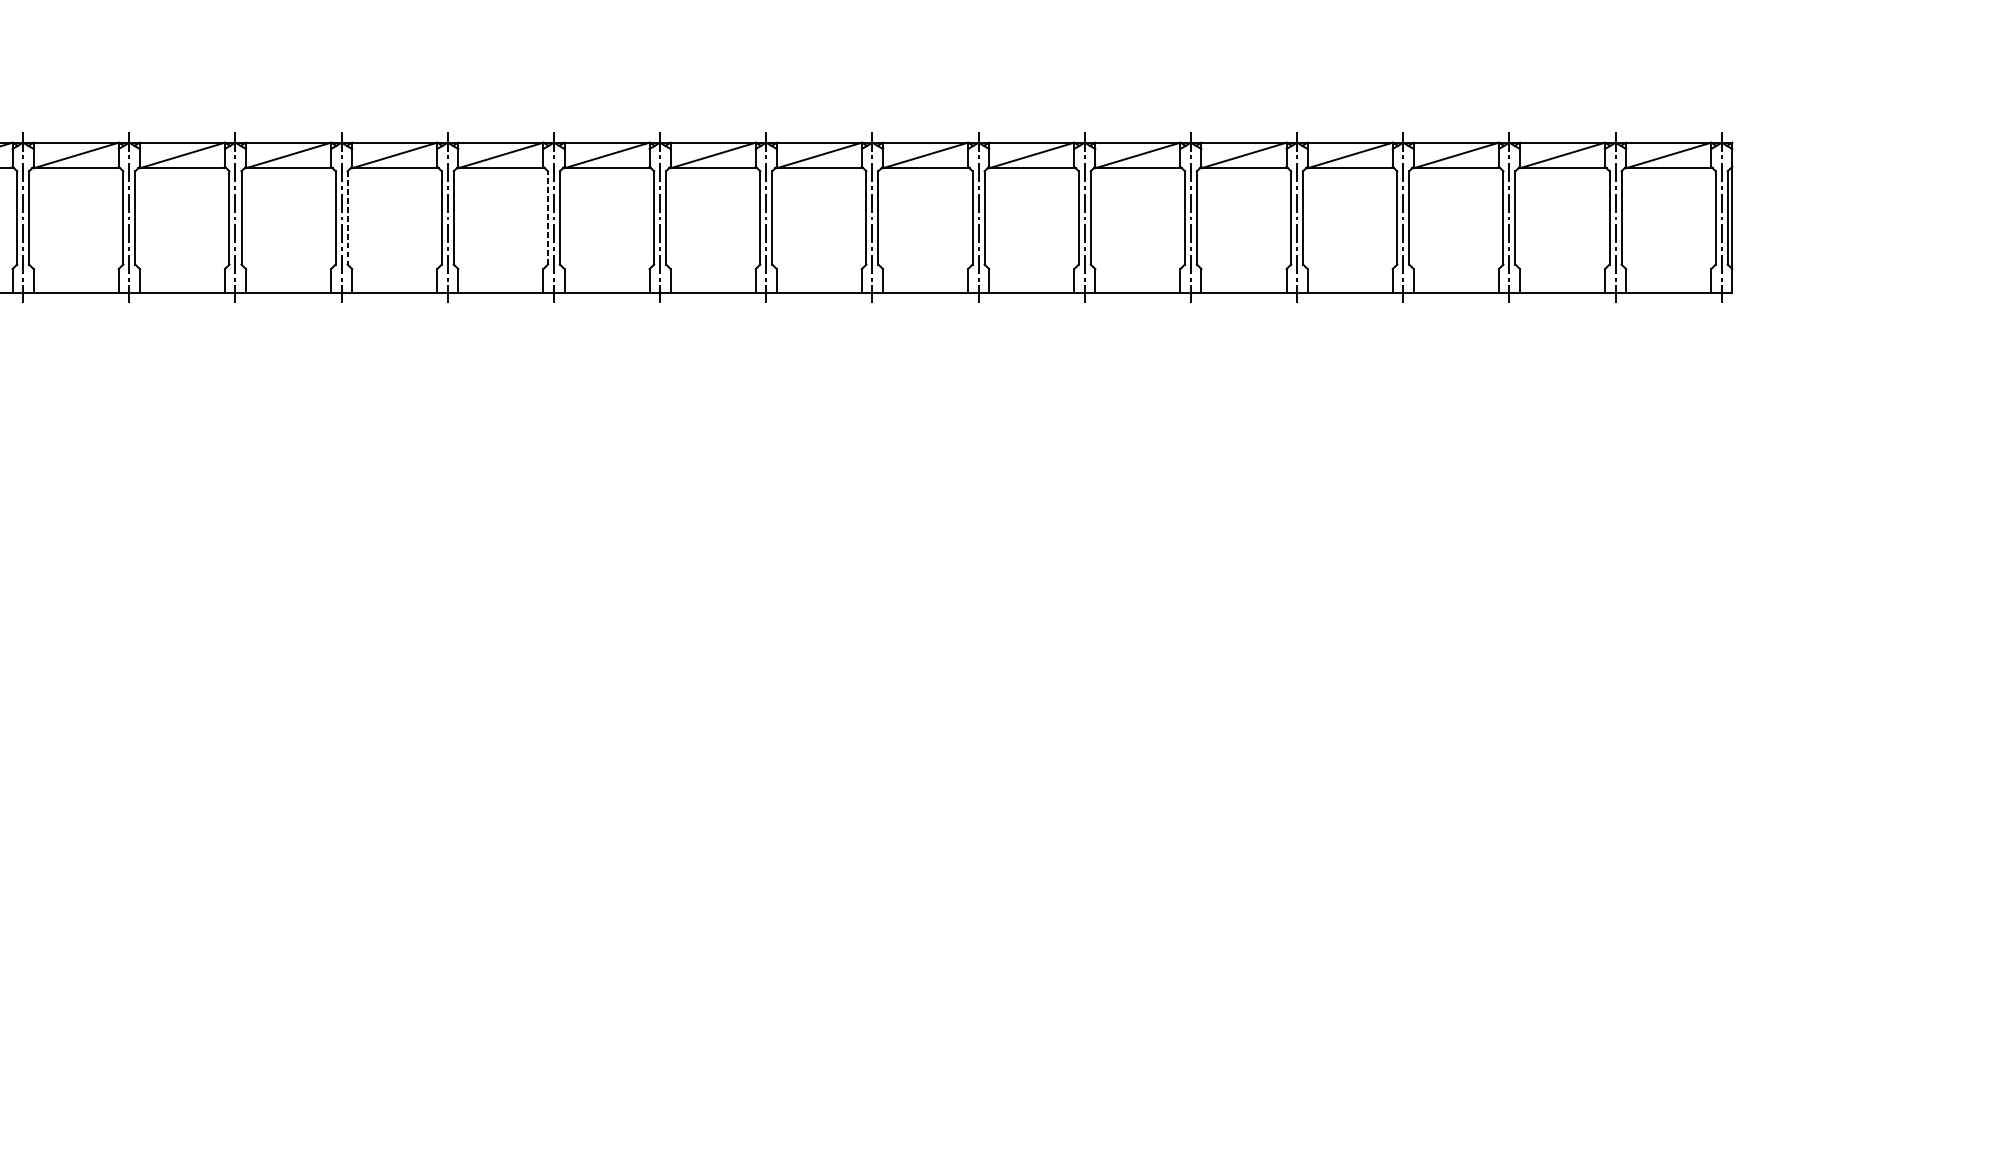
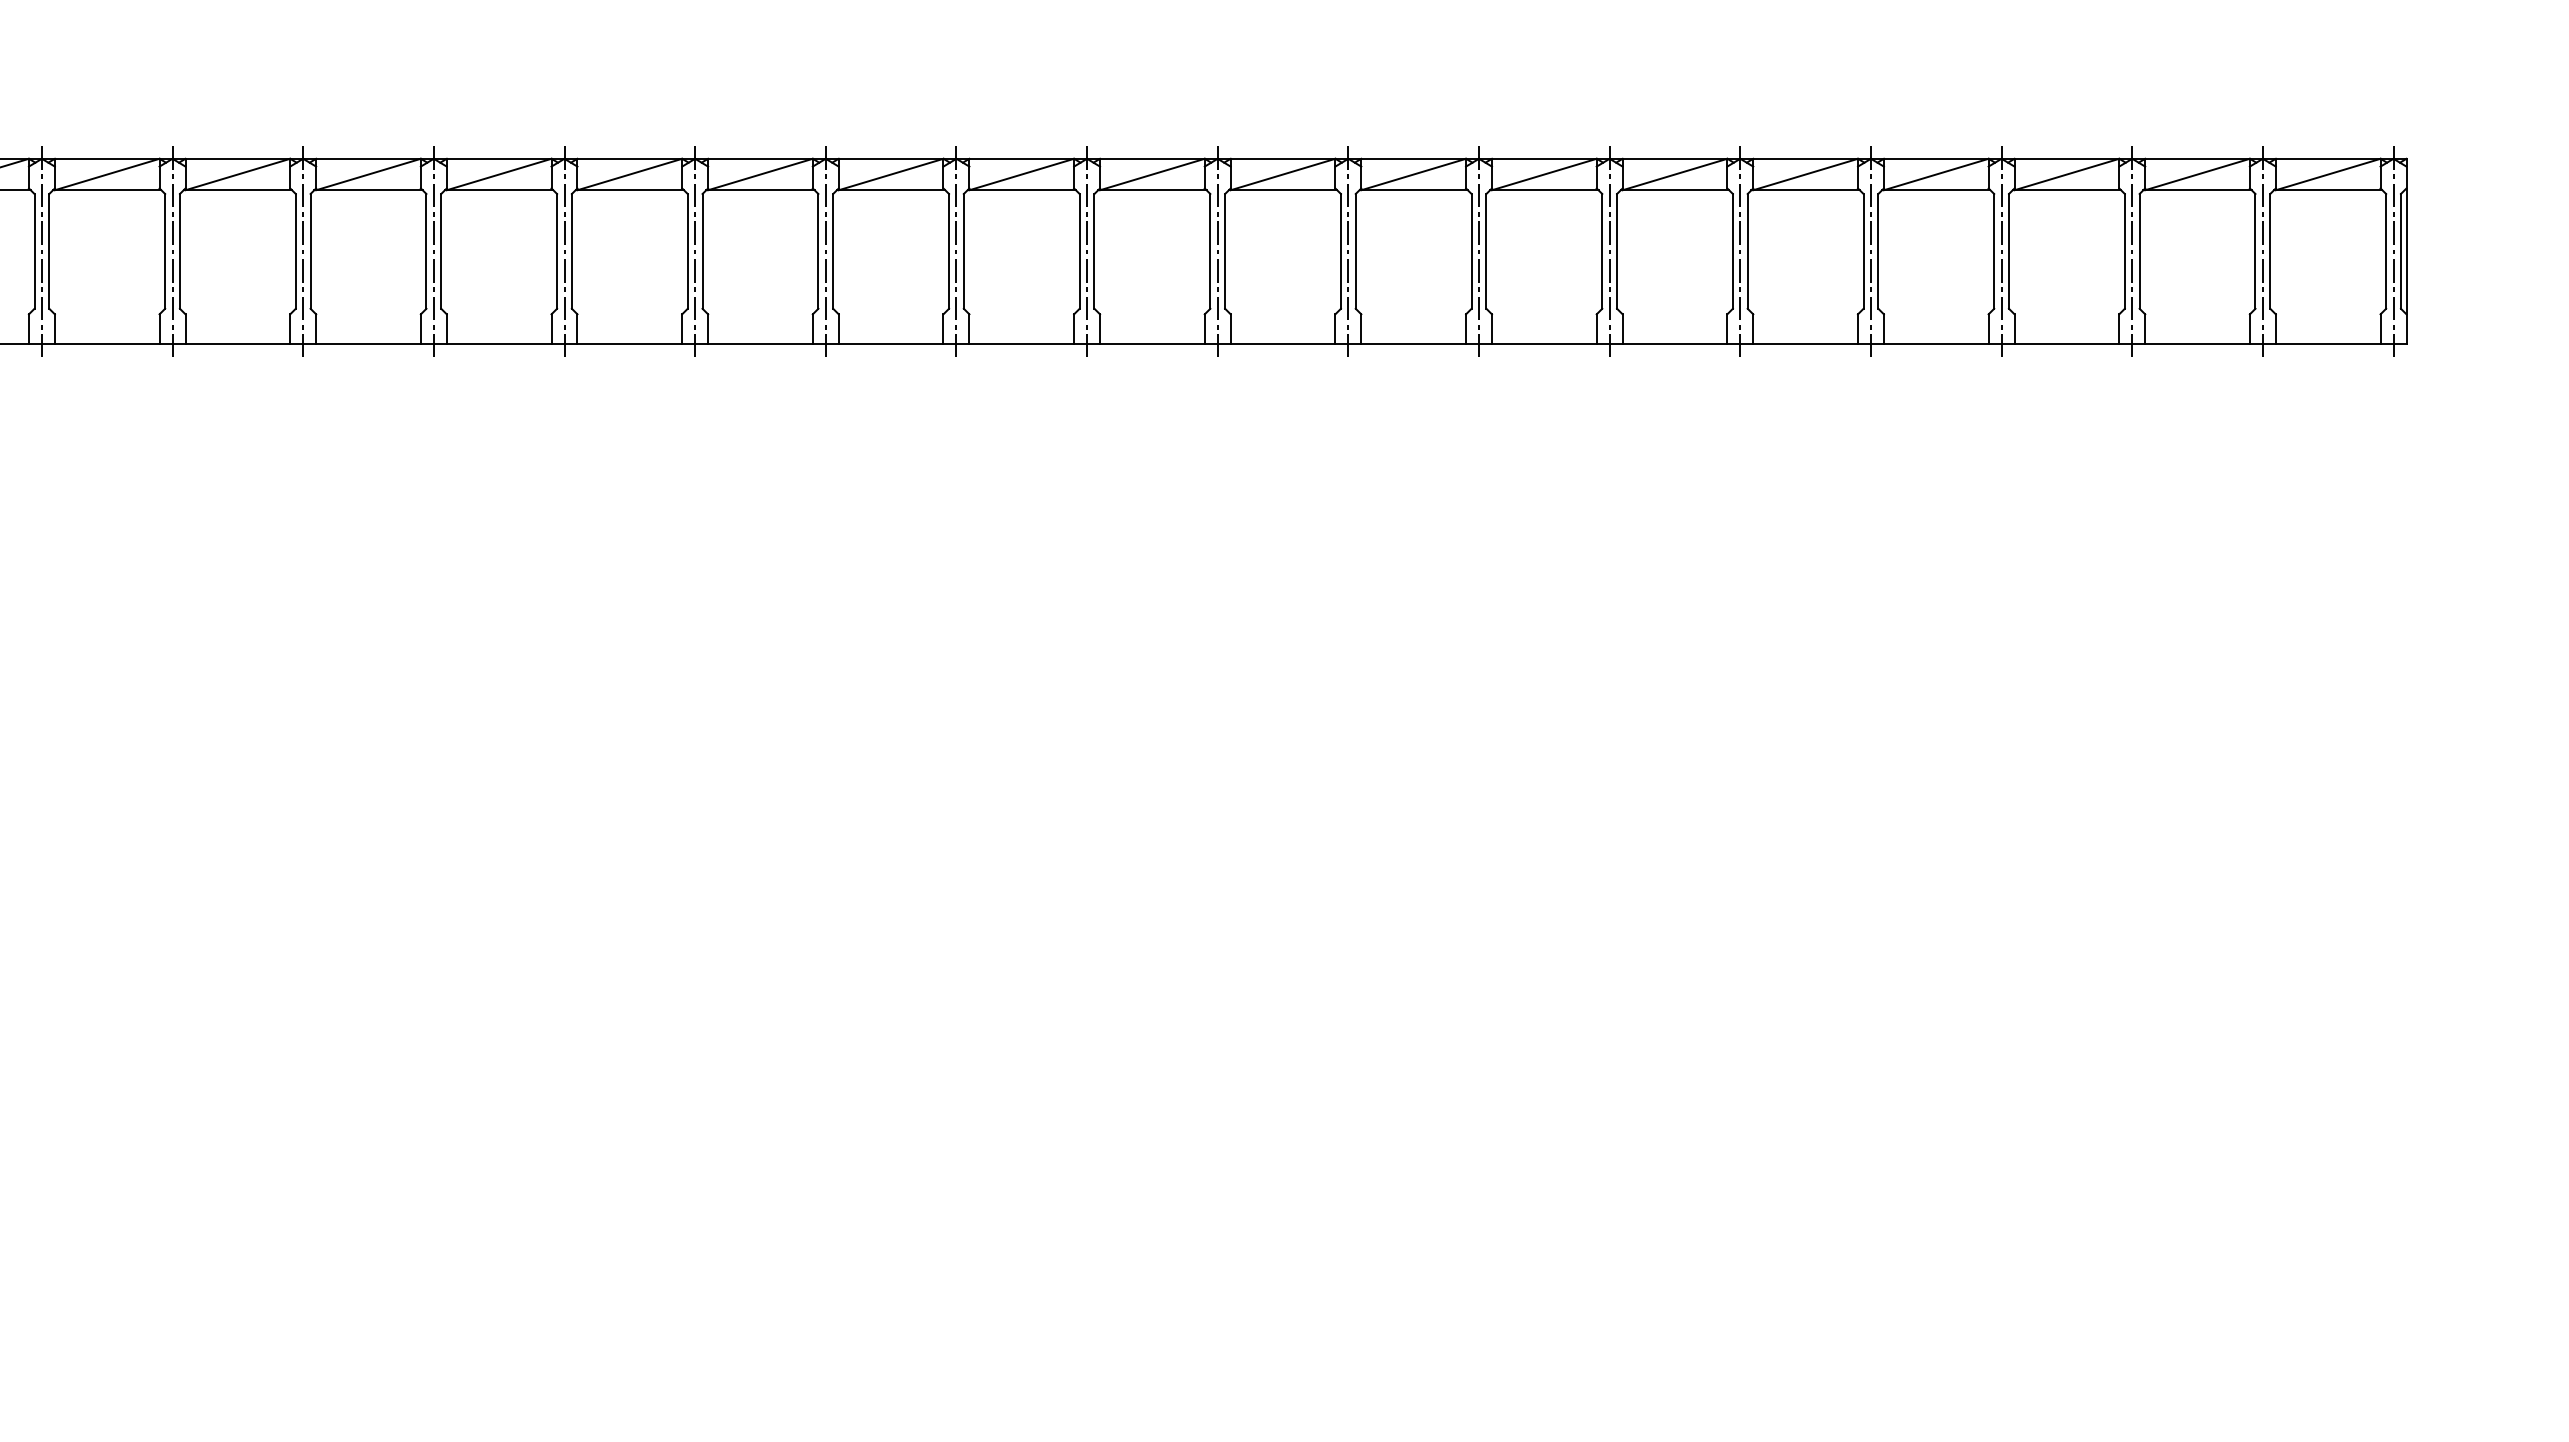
line: (548, 217) -> (949, 250), dashed -> solid
line: (347, 218) -> (702, 251), dashed -> solid

